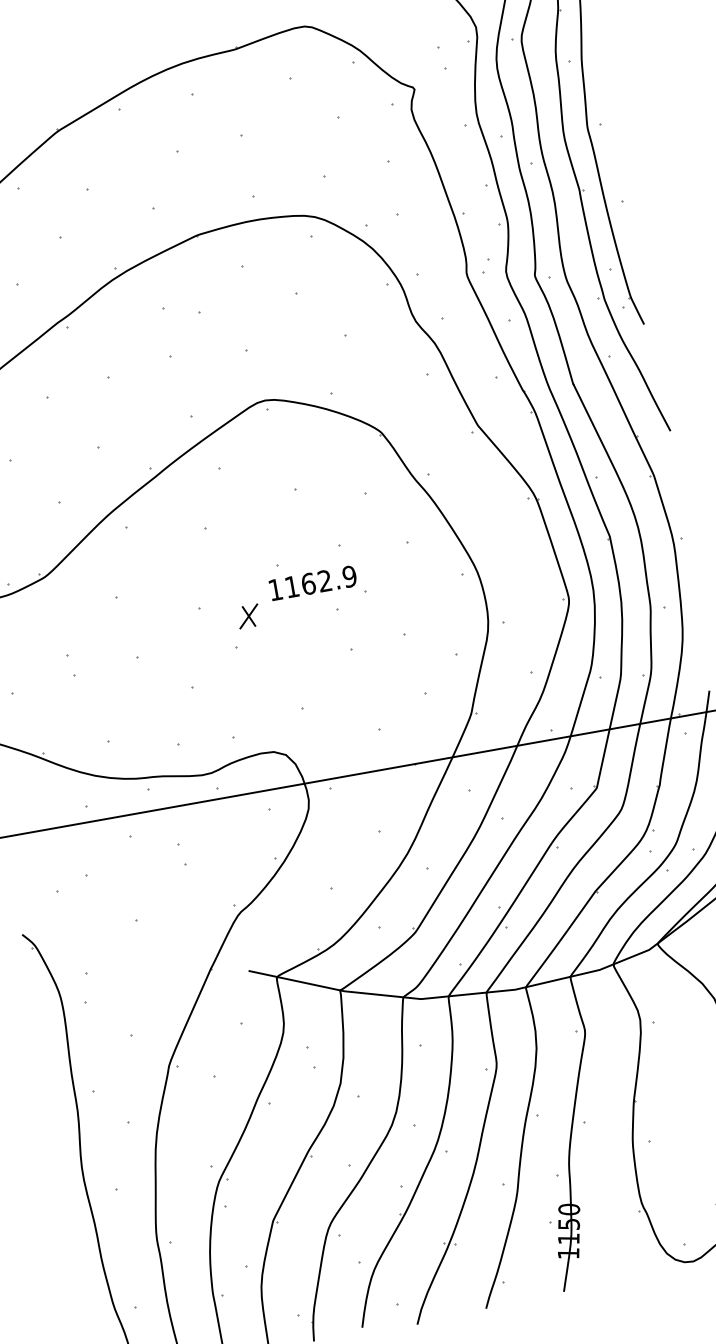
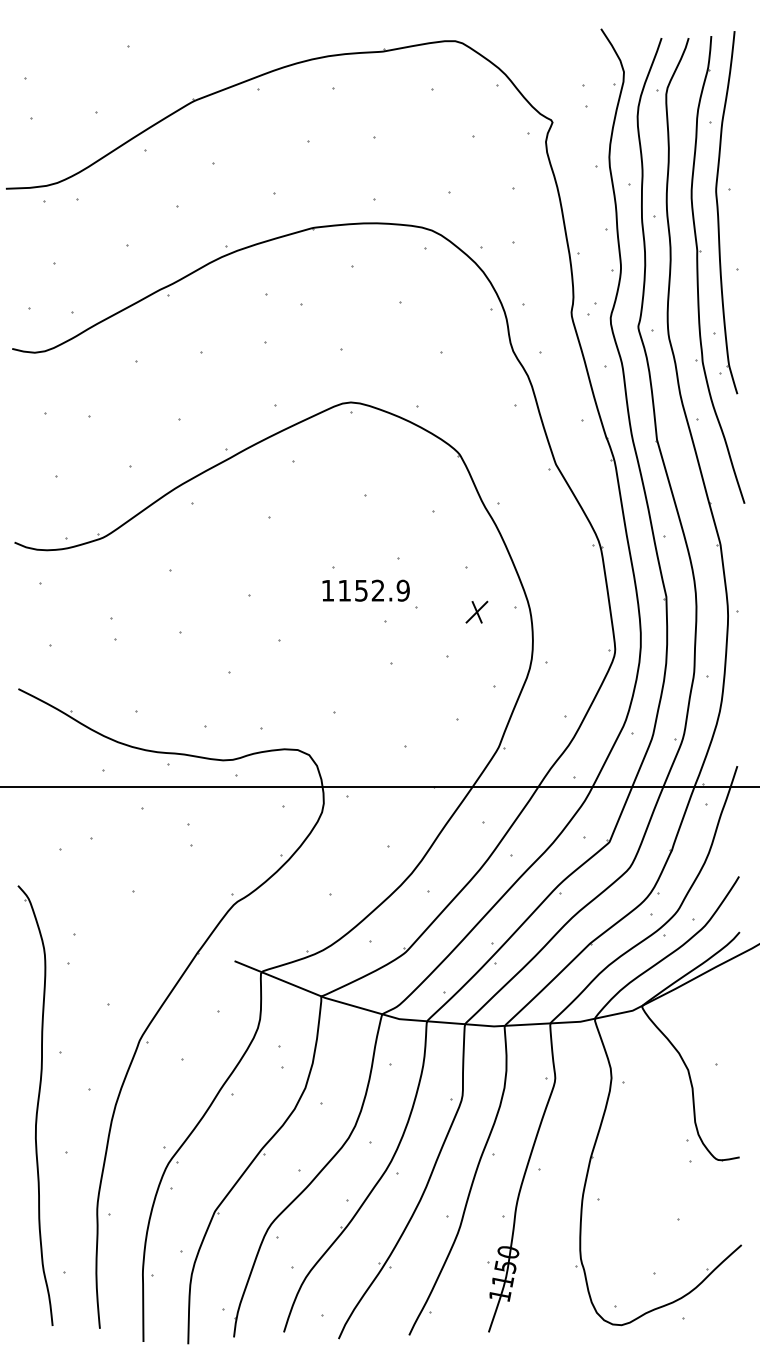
text: (308, 583) -> (361, 590), 1162.9 -> 1152.9
part: (248, 615) -> (476, 611), moved

